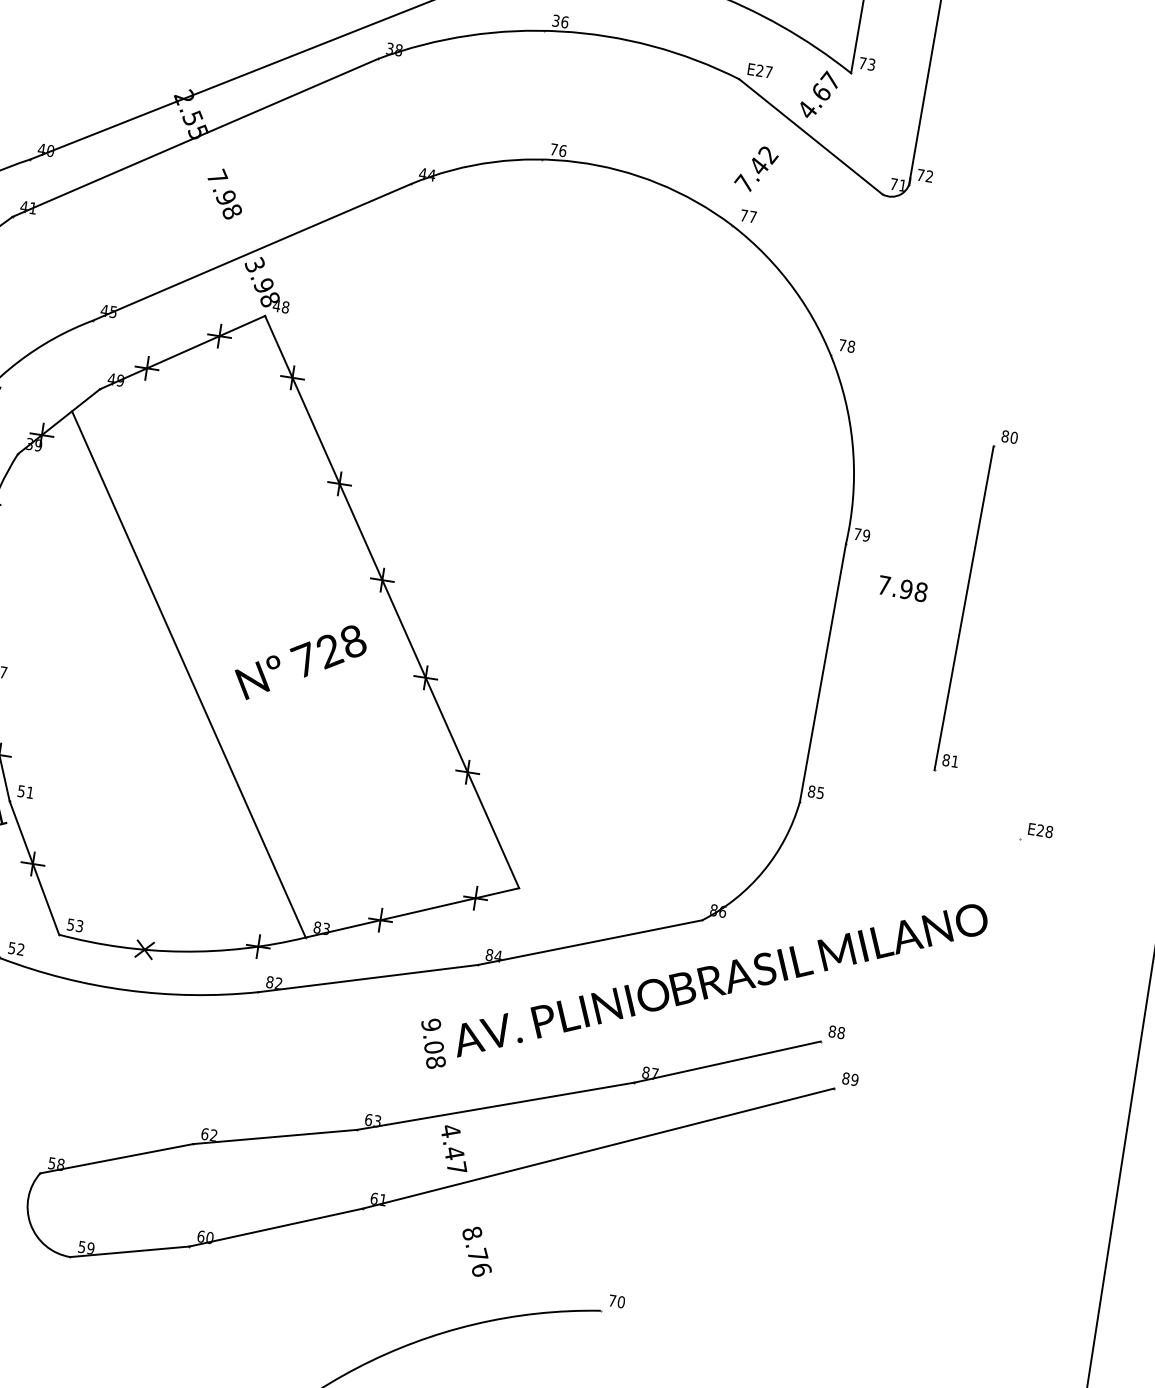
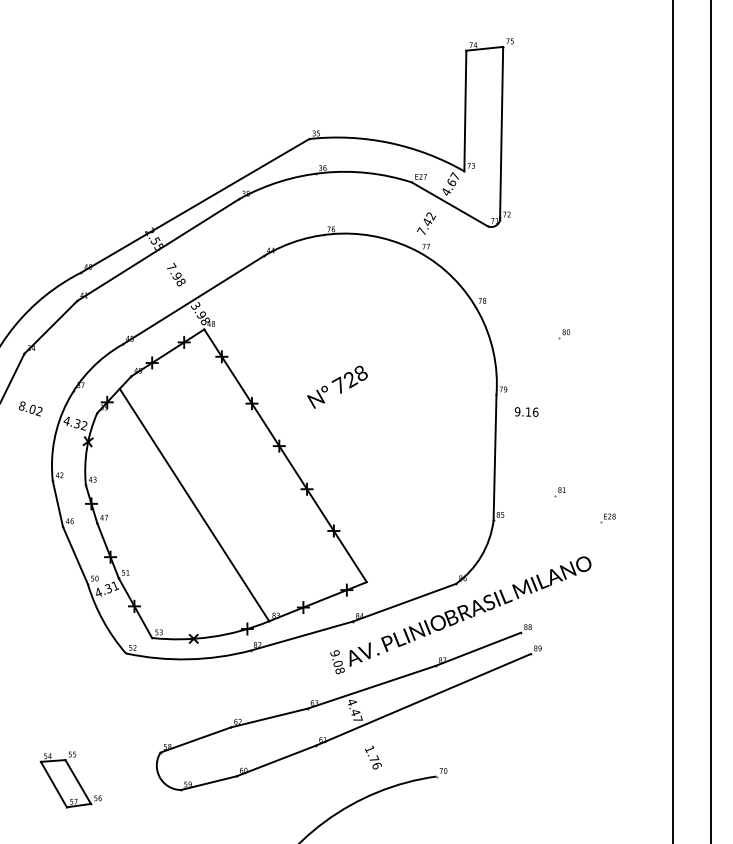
text: (902, 587) -> (526, 411), 7.98 -> 9.16
line: (964, 607) -> (557, 416), removed
text: (300, 661) -> (337, 386), moved
text: (471, 1233) -> (369, 749), 8.76 -> 1.76

